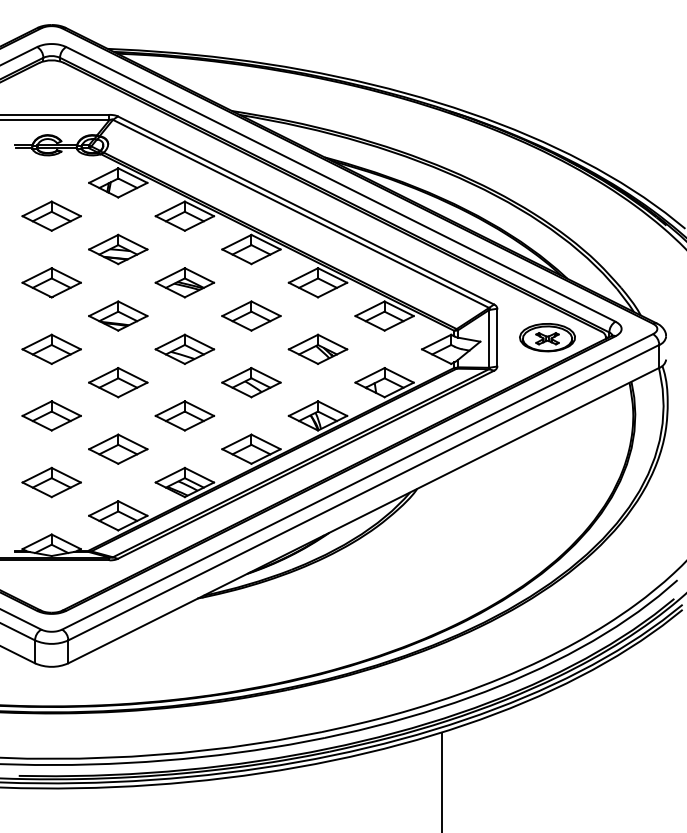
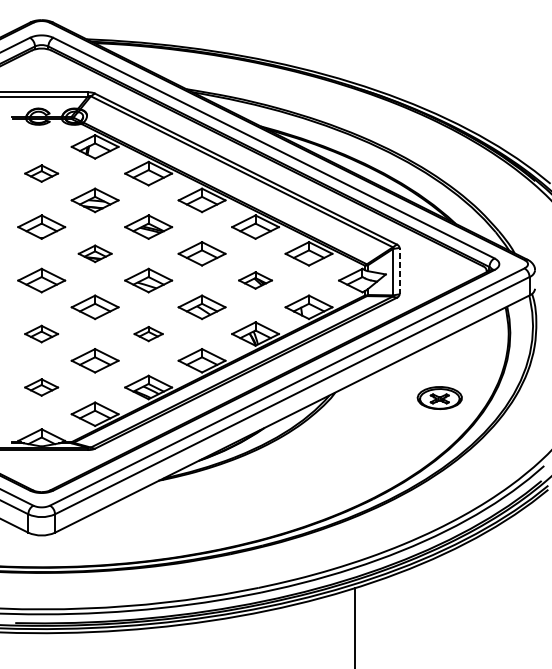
part: (51, 215) -> (41, 173), size x0.7
part: (118, 315) -> (95, 253), size x0.7
line: (497, 337) -> (399, 271), solid -> dashed
part: (547, 337) -> (439, 397), moved
part: (317, 348) -> (255, 279), size x0.7
part: (51, 415) -> (41, 333), size x0.7
part: (184, 415) -> (148, 333), size x0.6
part: (51, 482) -> (41, 387), size x0.7

